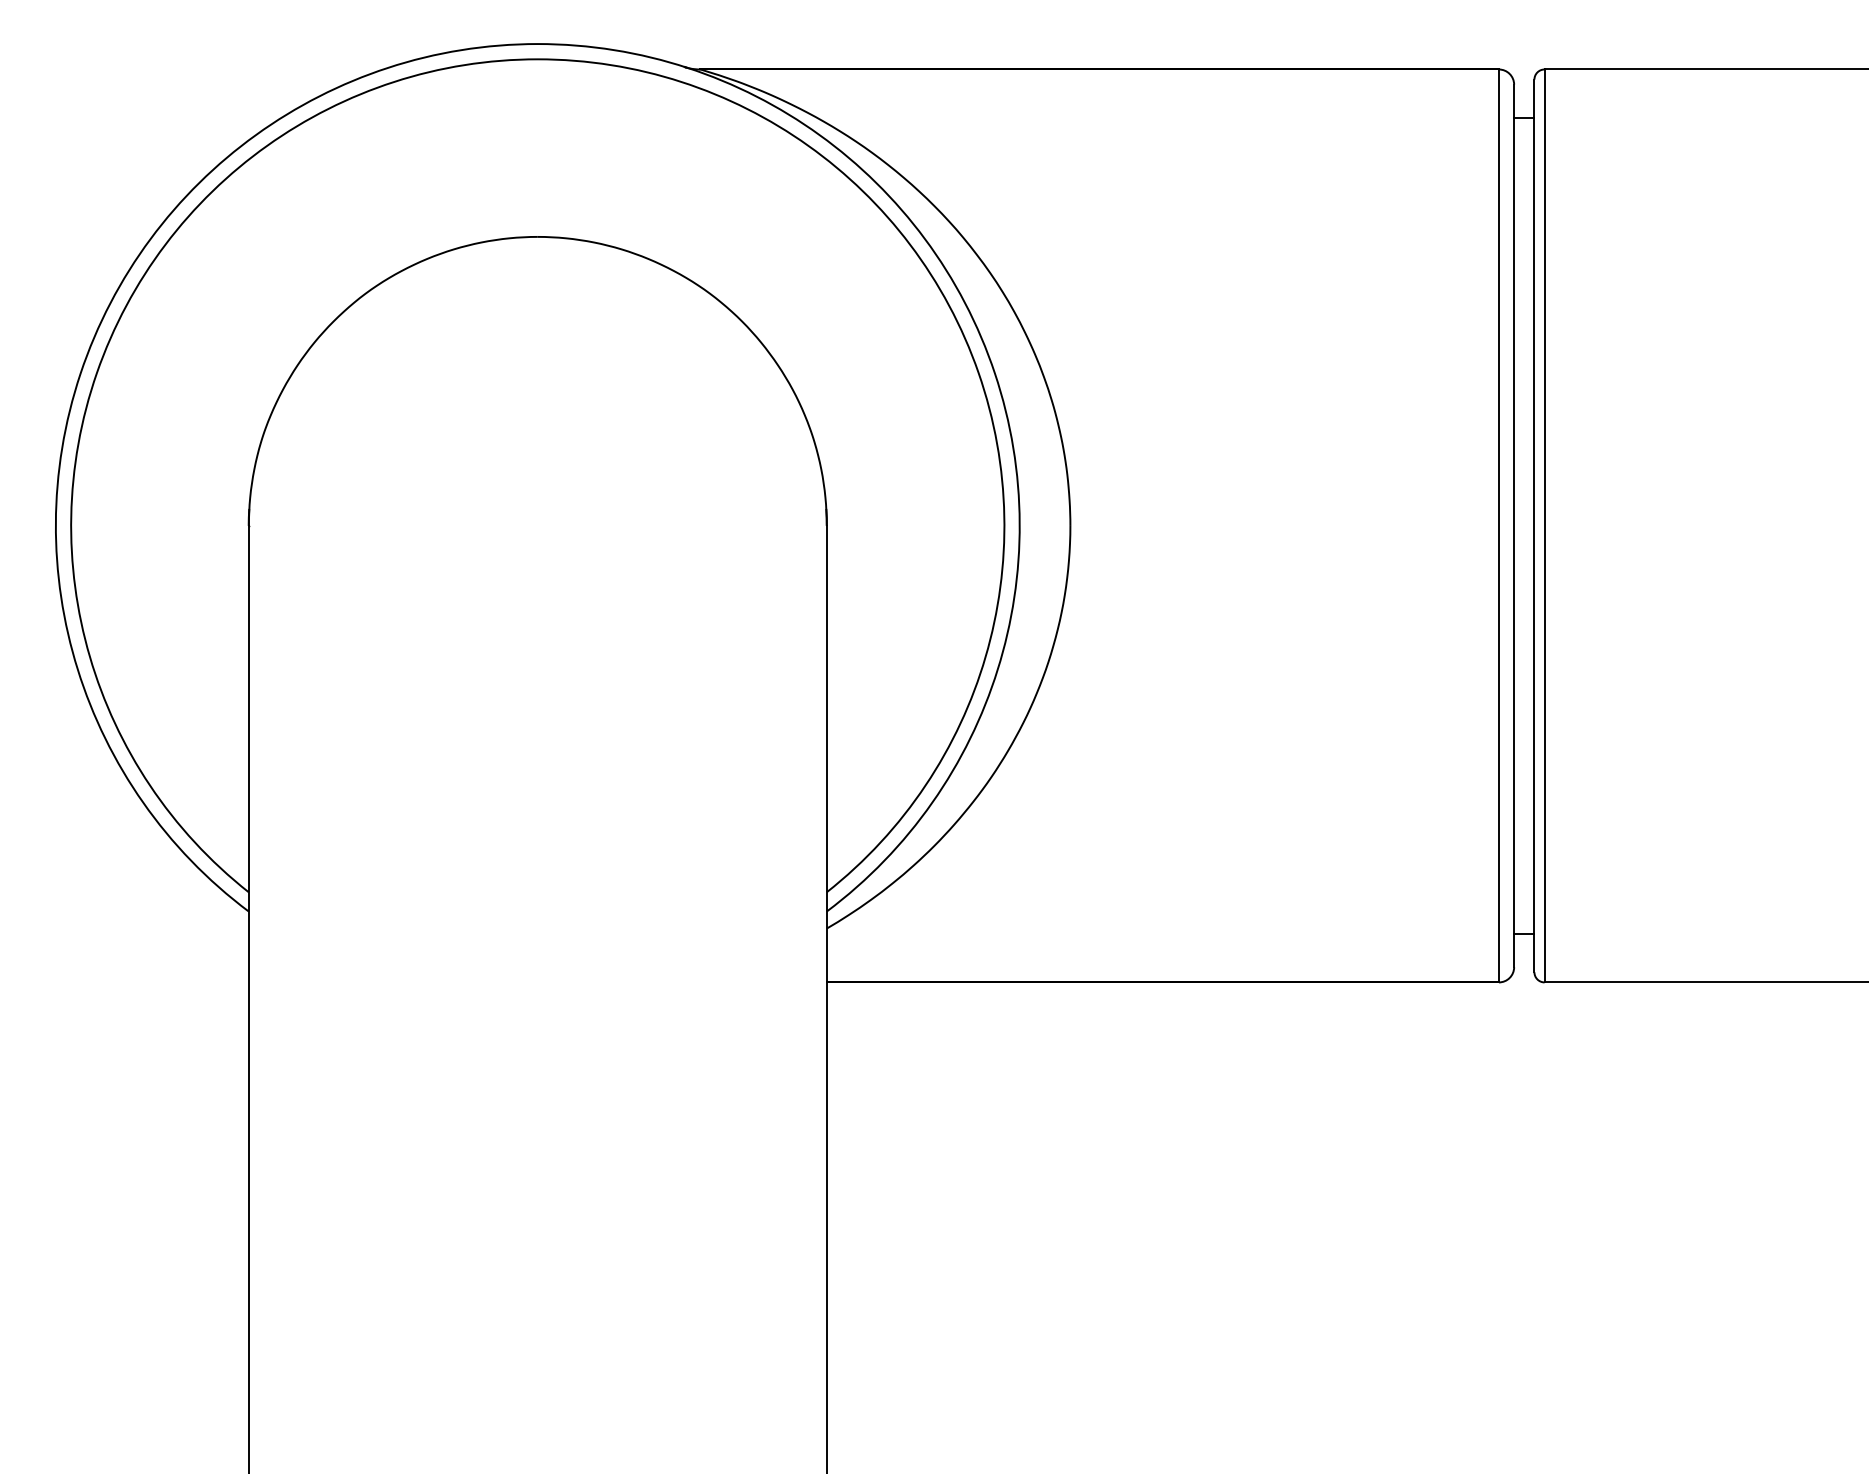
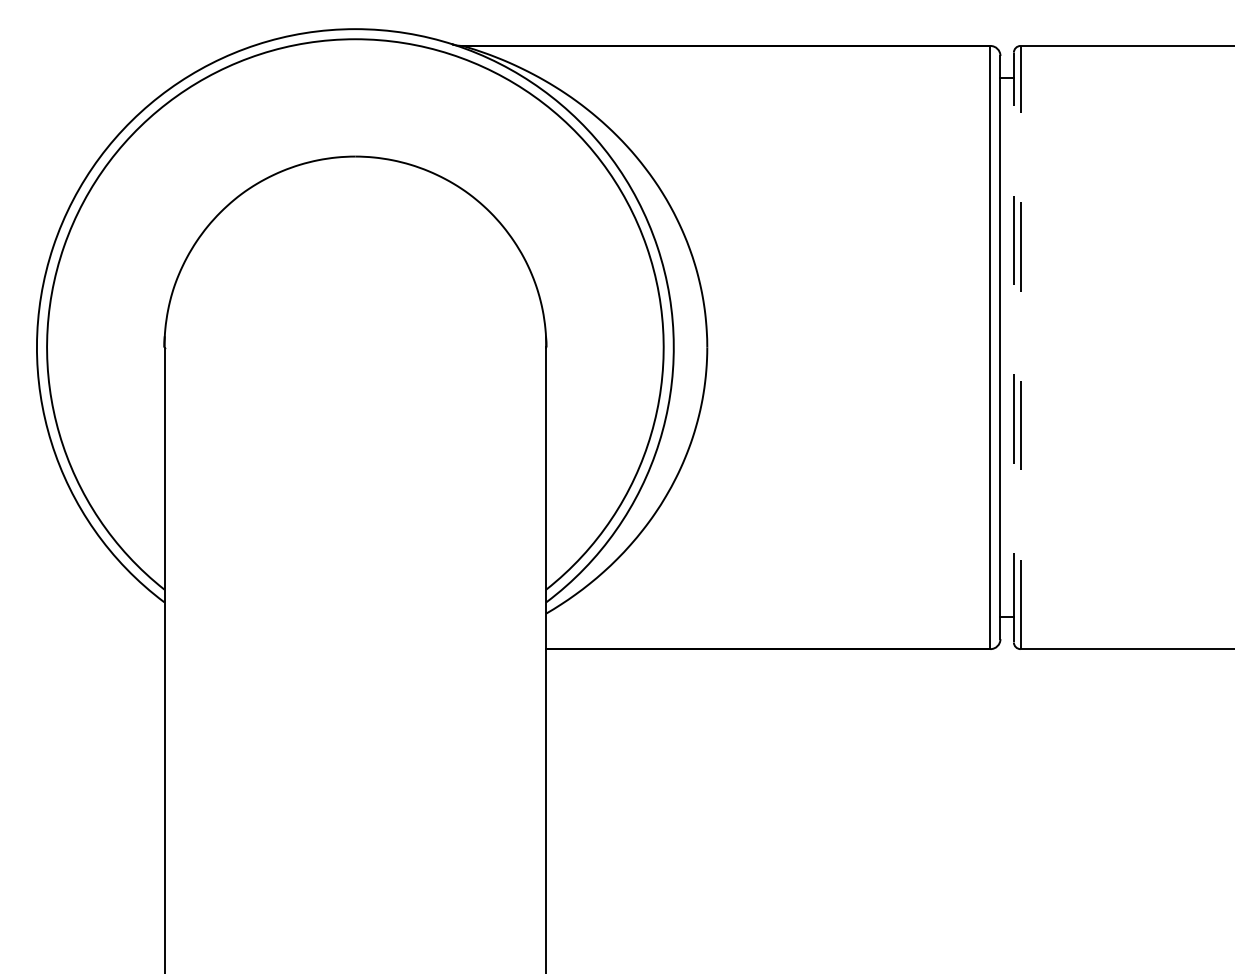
line: (1533, 525) -> (1013, 347), solid -> dashed
line: (1544, 525) -> (1020, 347), solid -> dashed

